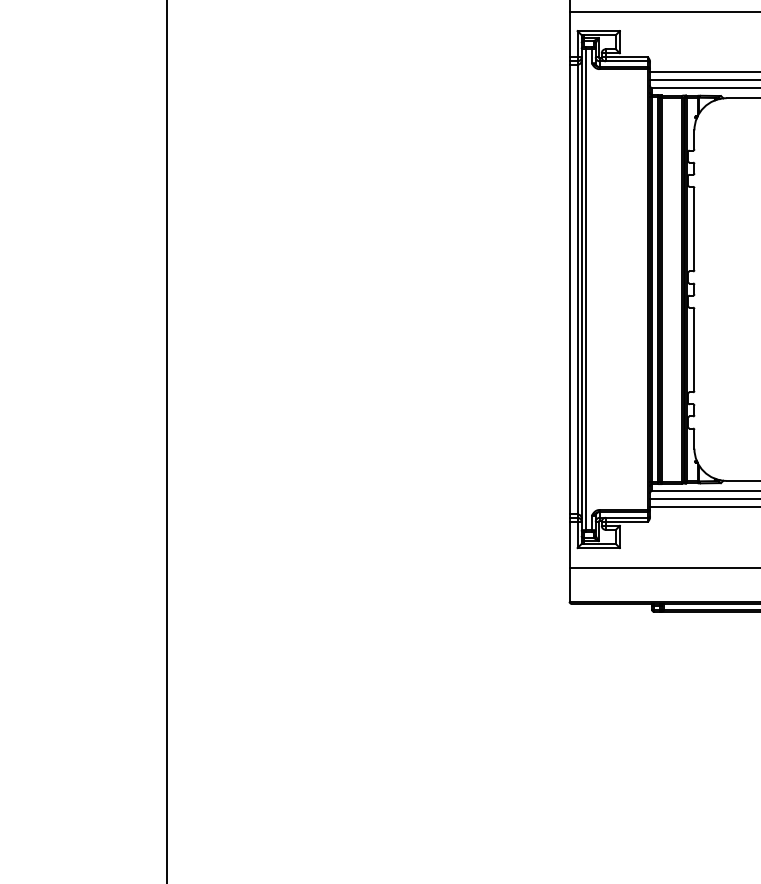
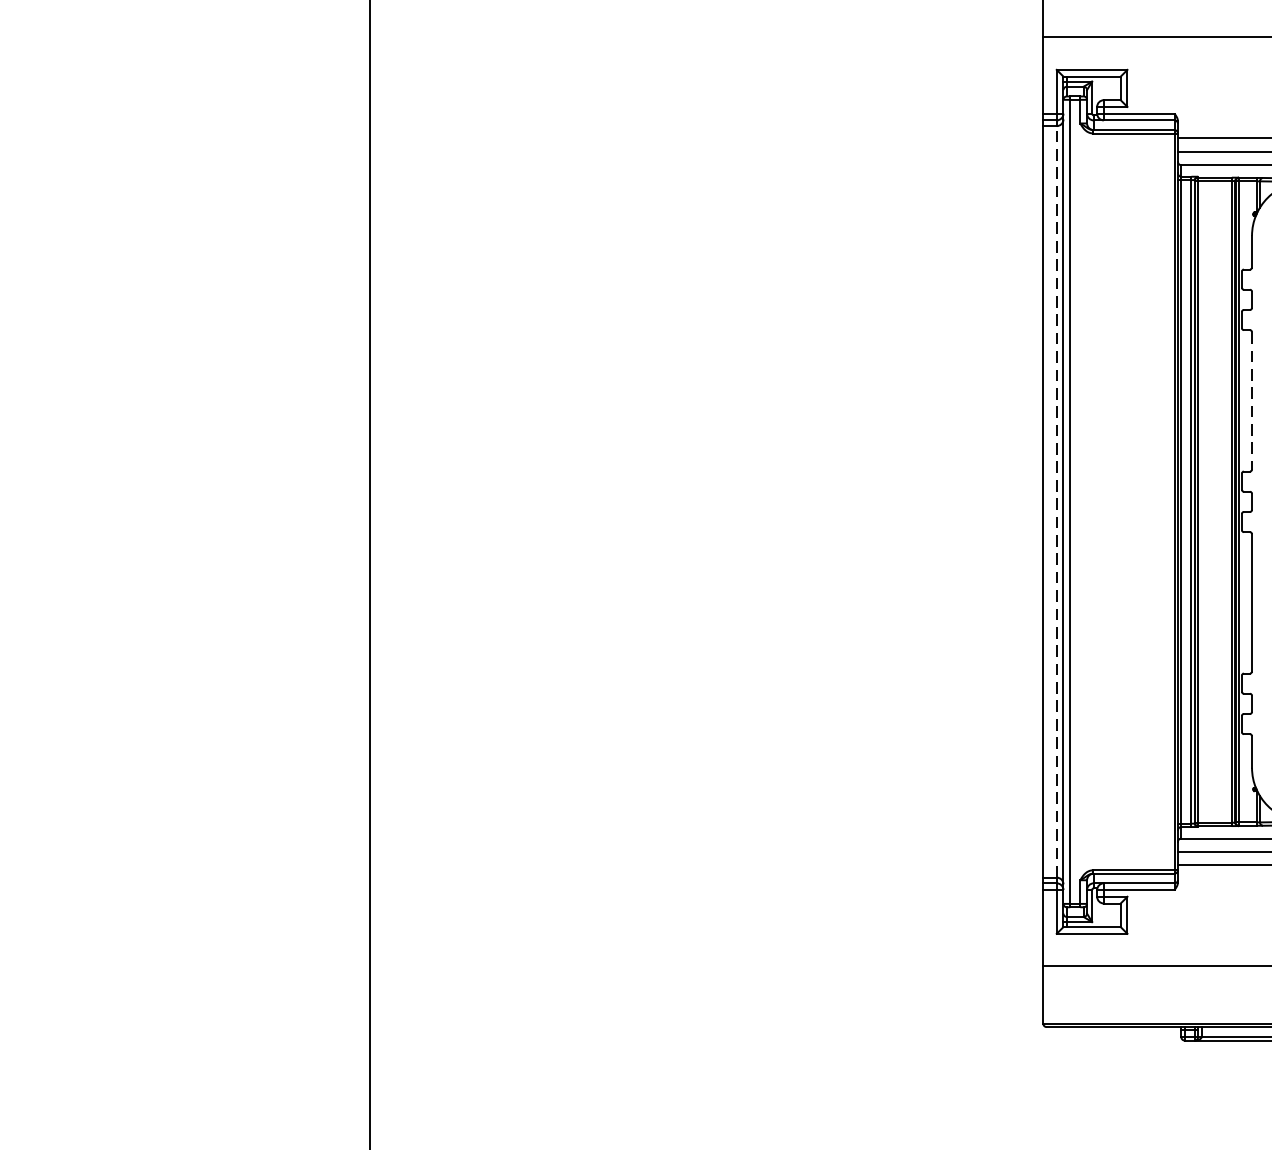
line: (694, 229) -> (1252, 401), solid -> dashed
line: (577, 289) -> (1056, 501), solid -> dashed

